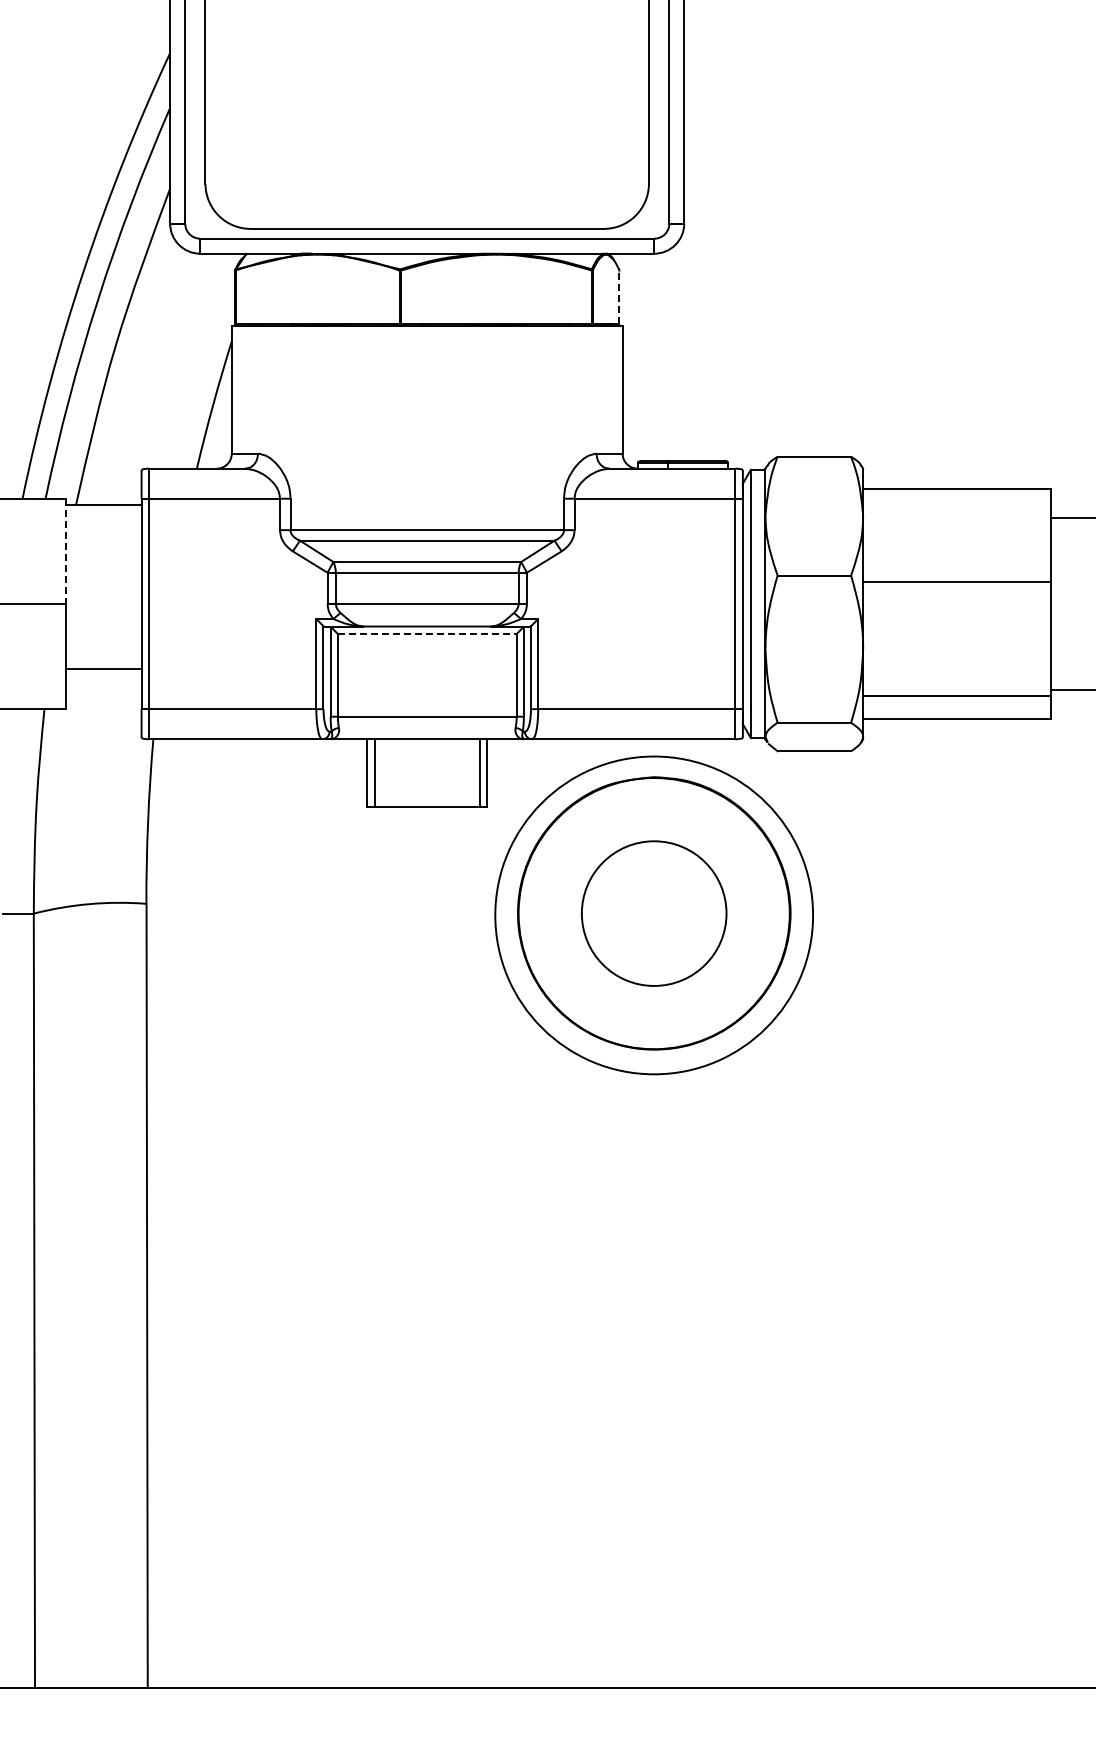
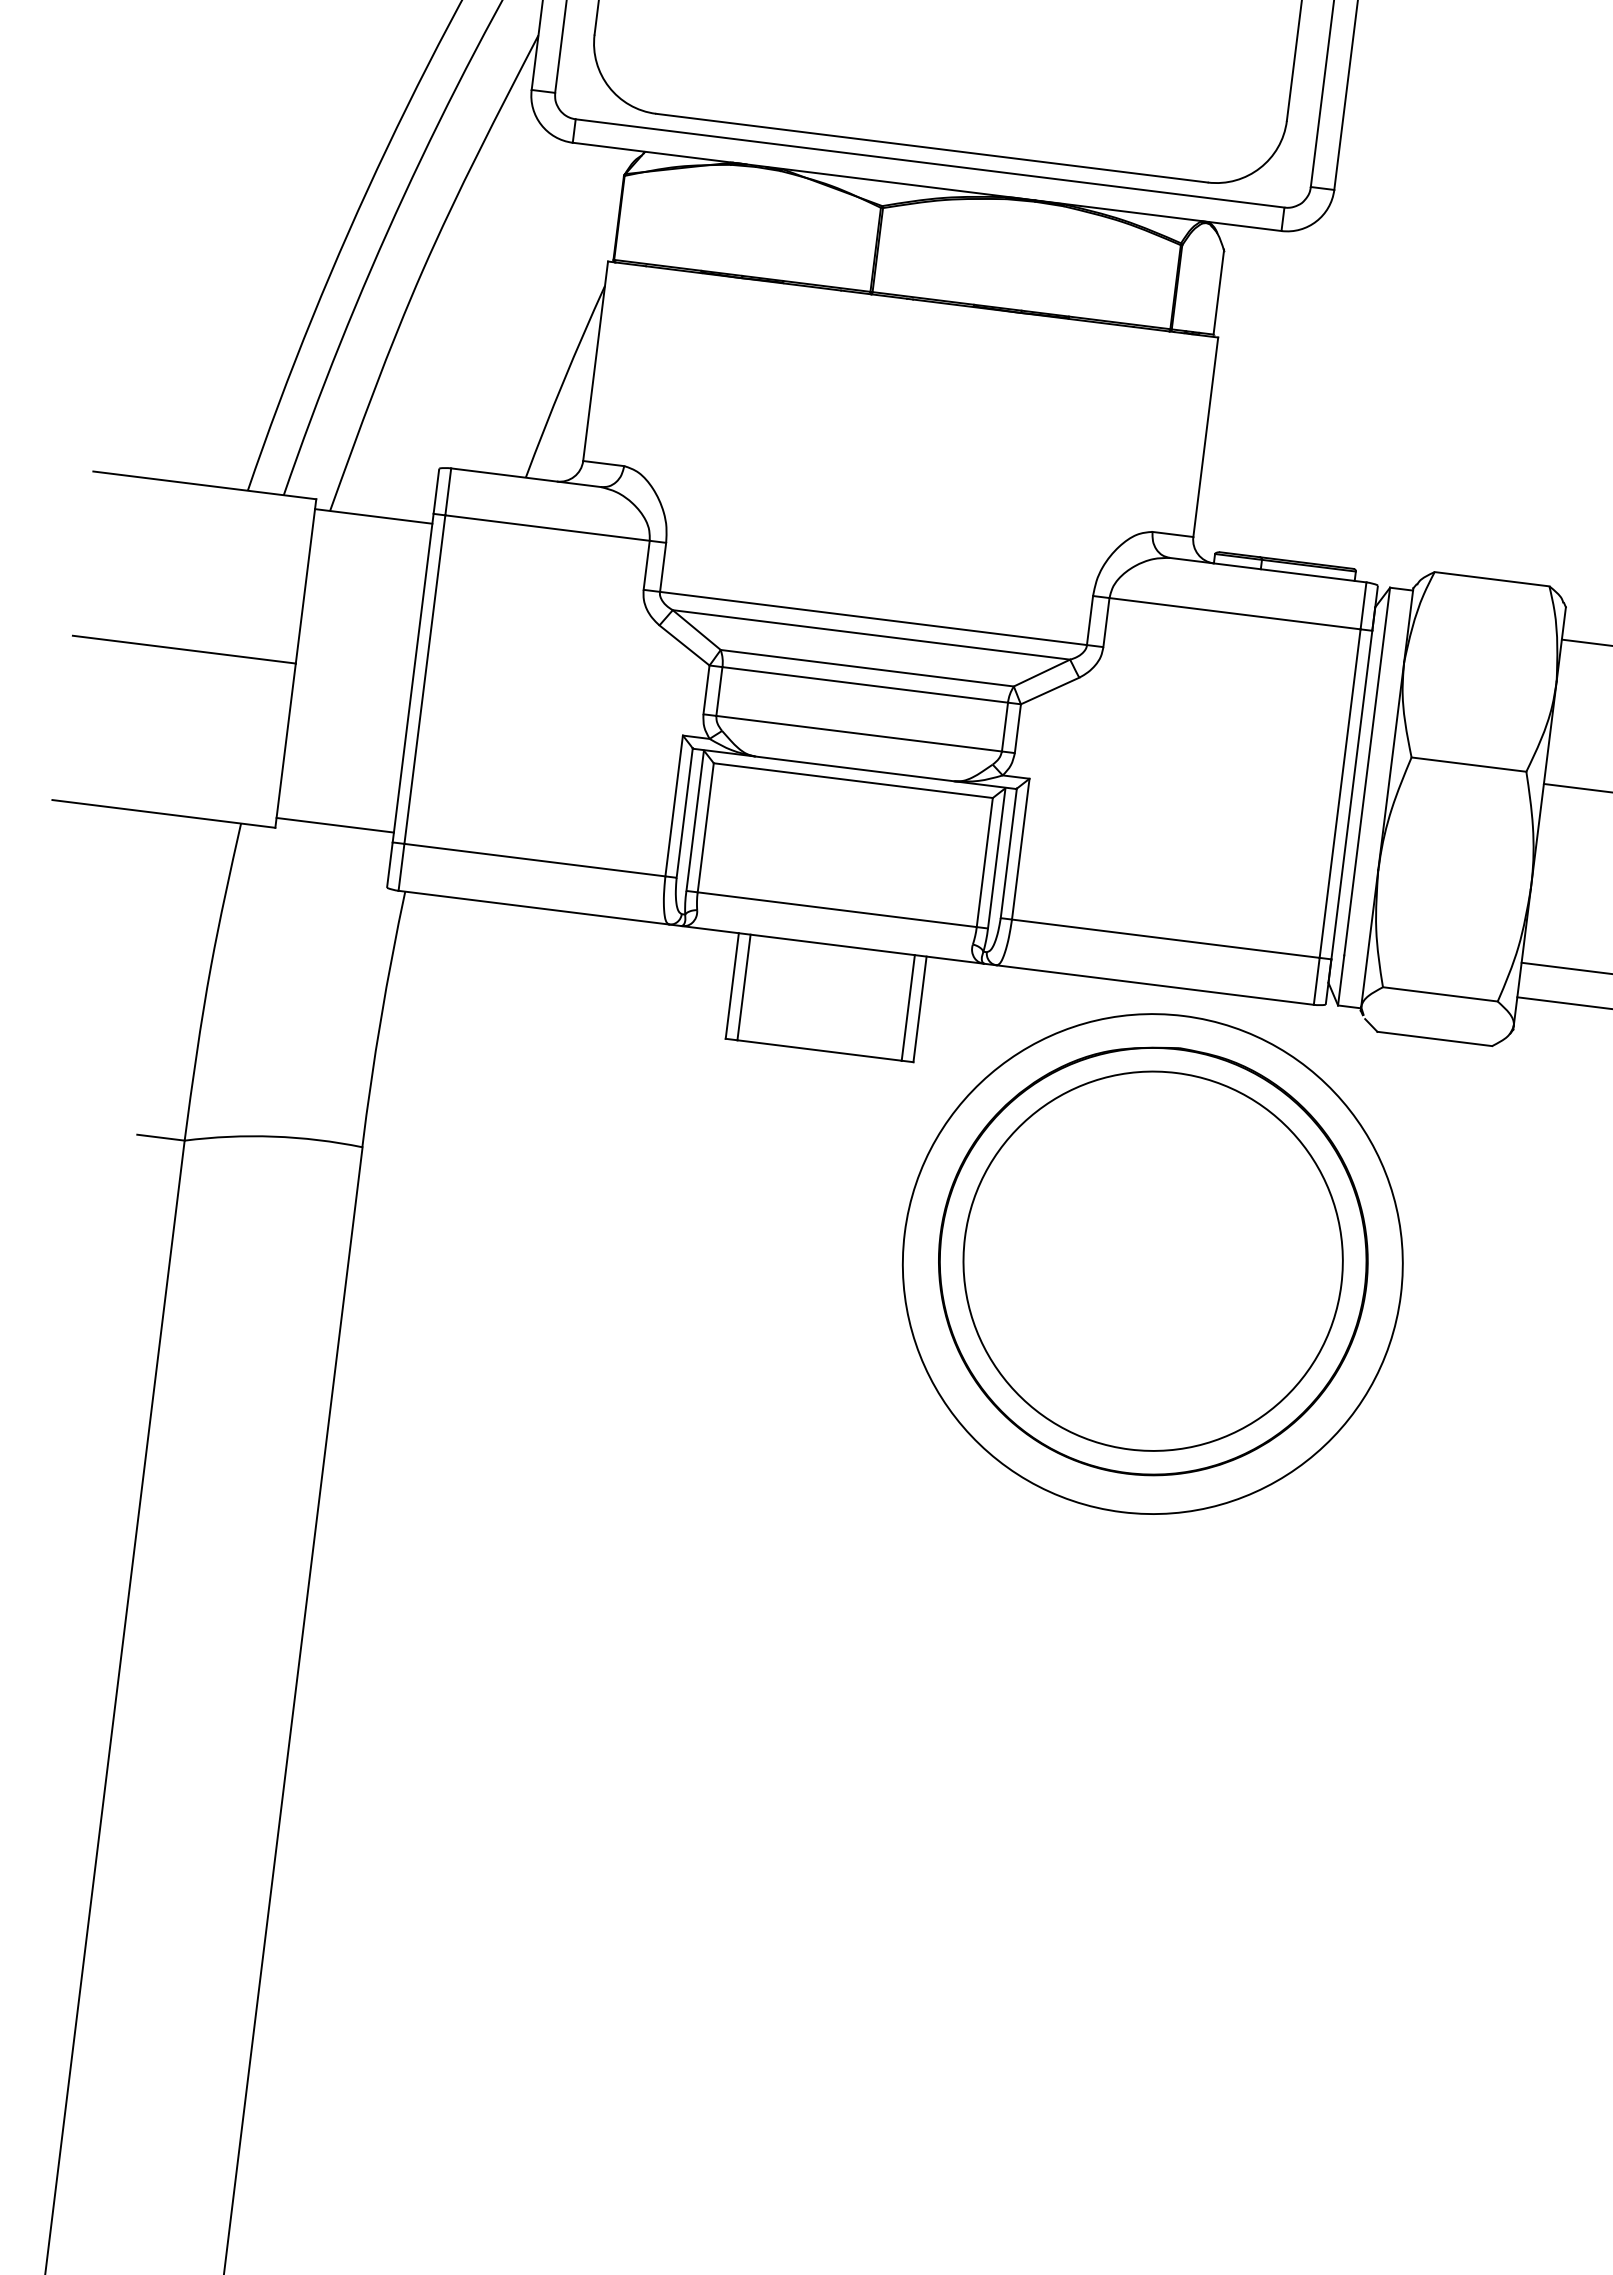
line: (619, 297) -> (1218, 292), dashed -> solid
line: (66, 551) -> (306, 581), dashed -> solid
line: (427, 634) -> (853, 781), dashed -> solid
line: (103, 668) -> (334, 824), moved
circle: (653, 913) -> (1152, 1260), size x1.67

